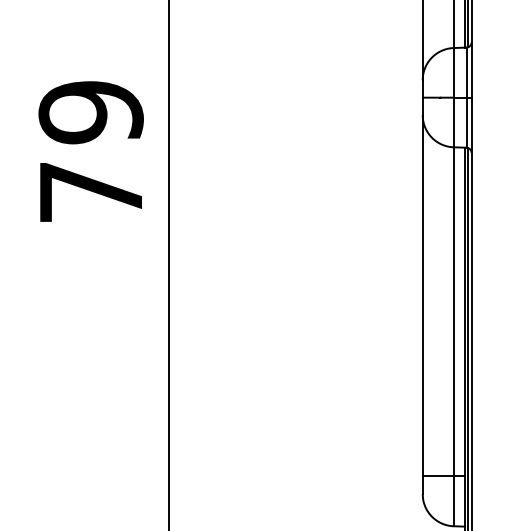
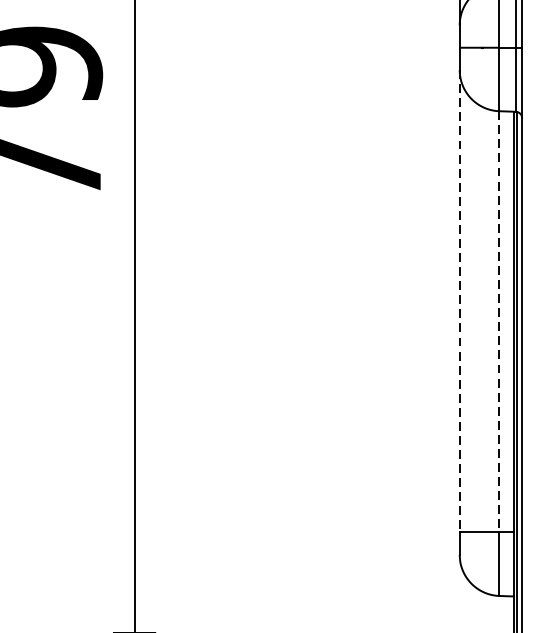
line: (422, 295) -> (459, 300), solid -> dashed
line: (453, 311) -> (499, 321), solid -> dashed

